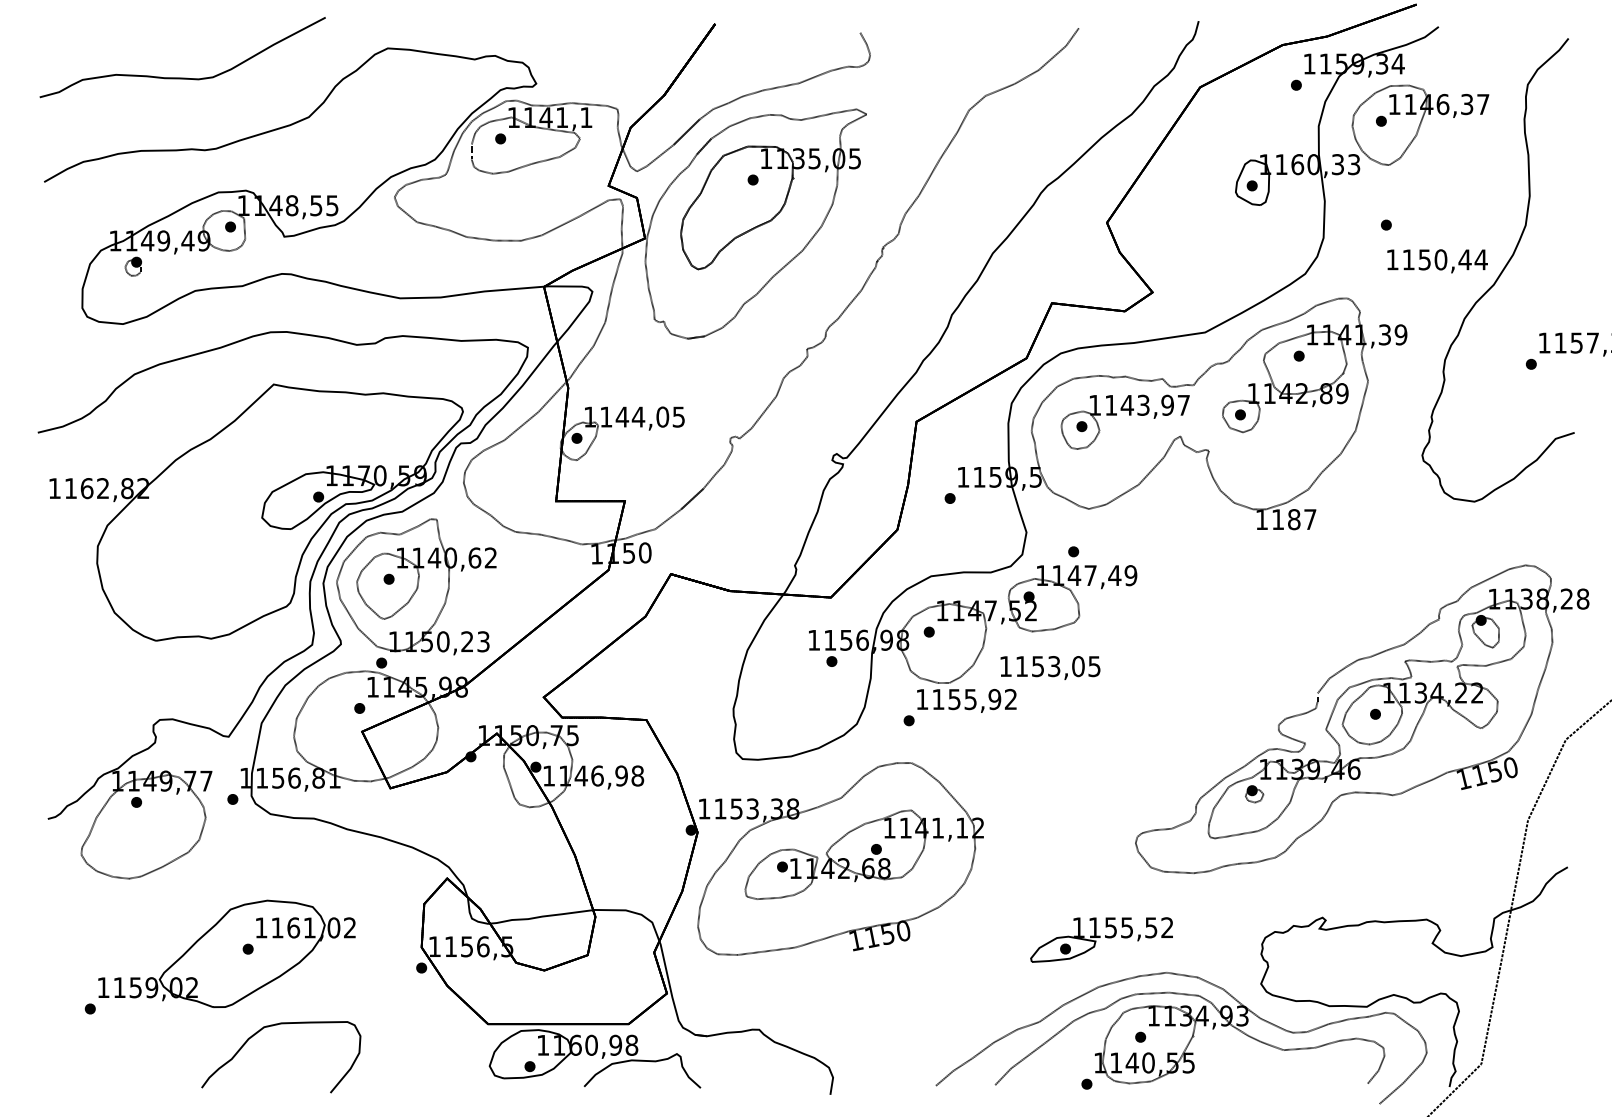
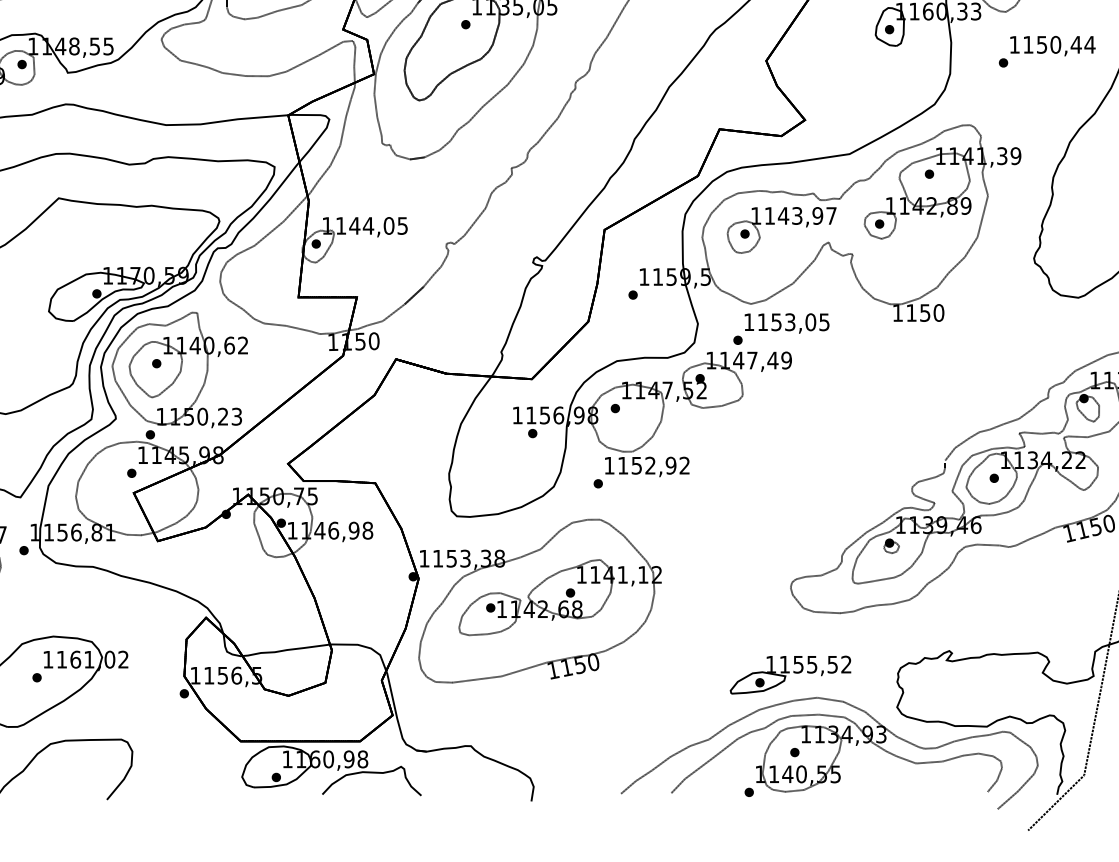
text: (1437, 261) -> (1052, 46), moved
text: (1302, 519) -> (932, 312), 1187 -> 1150
text: (1050, 667) -> (787, 323), moved
text: (970, 699) -> (650, 465), 1155,92 -> 1152,92
part: (1101, 939) -> (790, 674), moved

